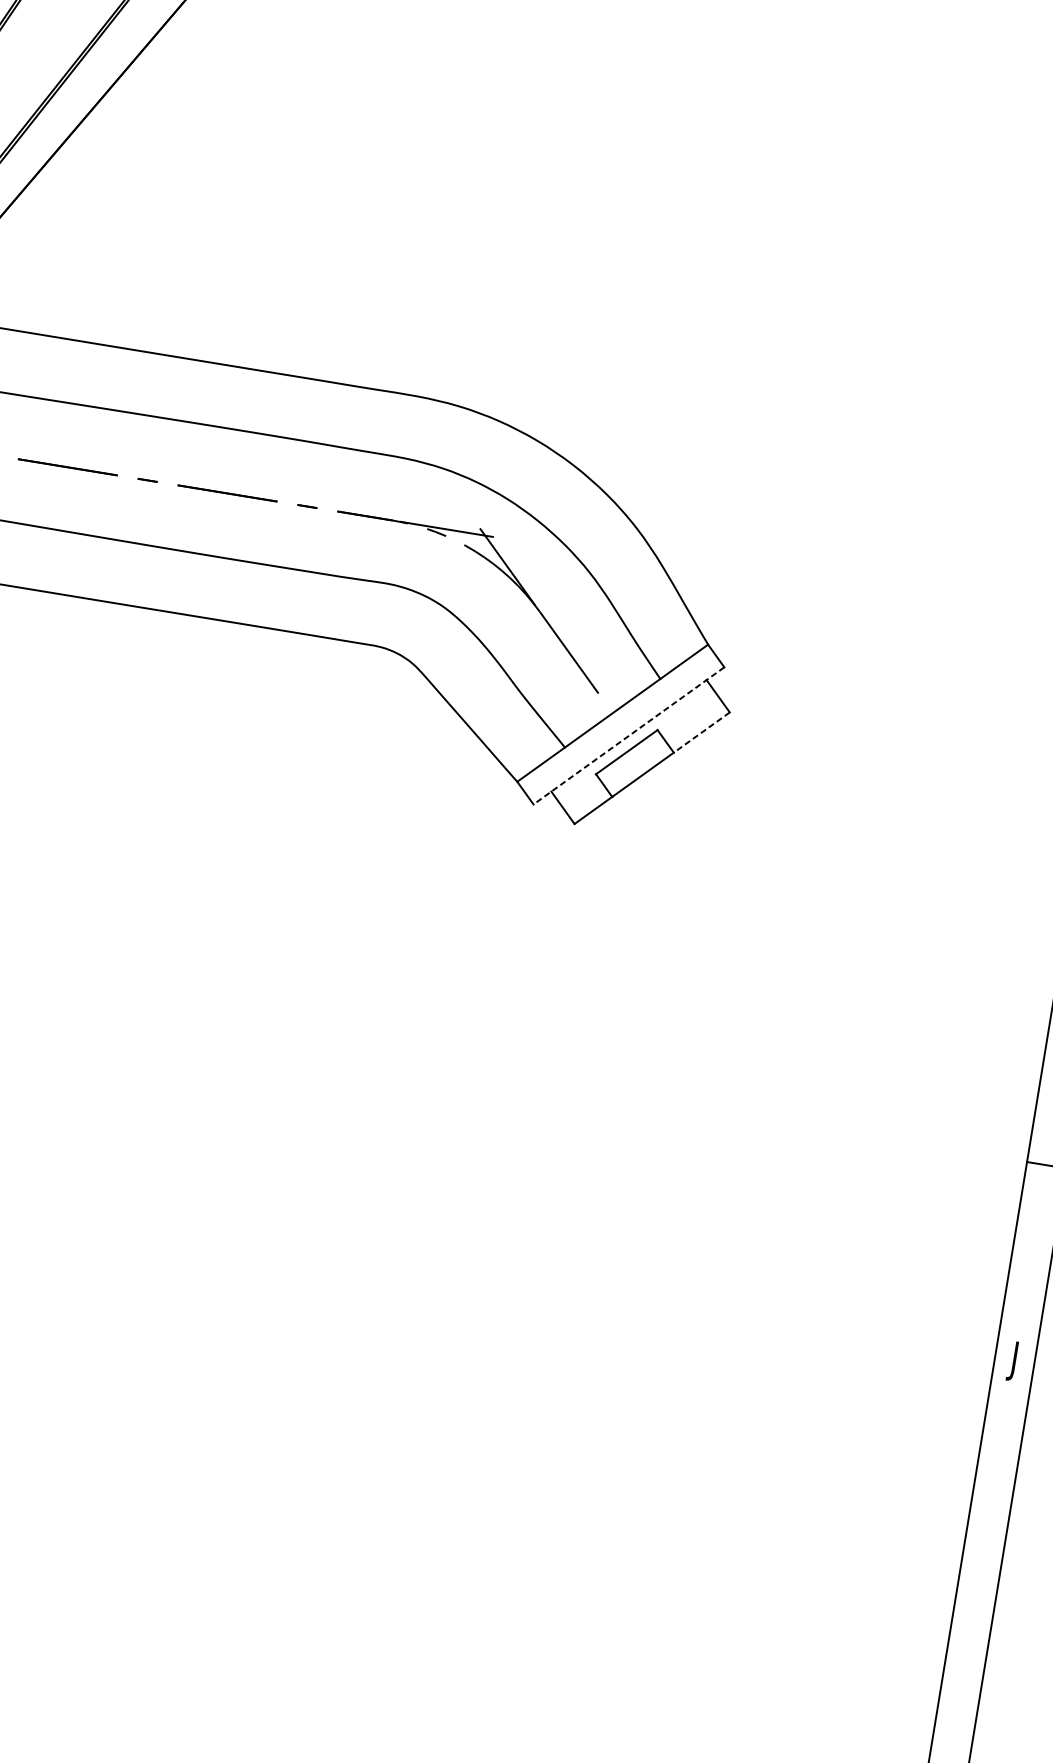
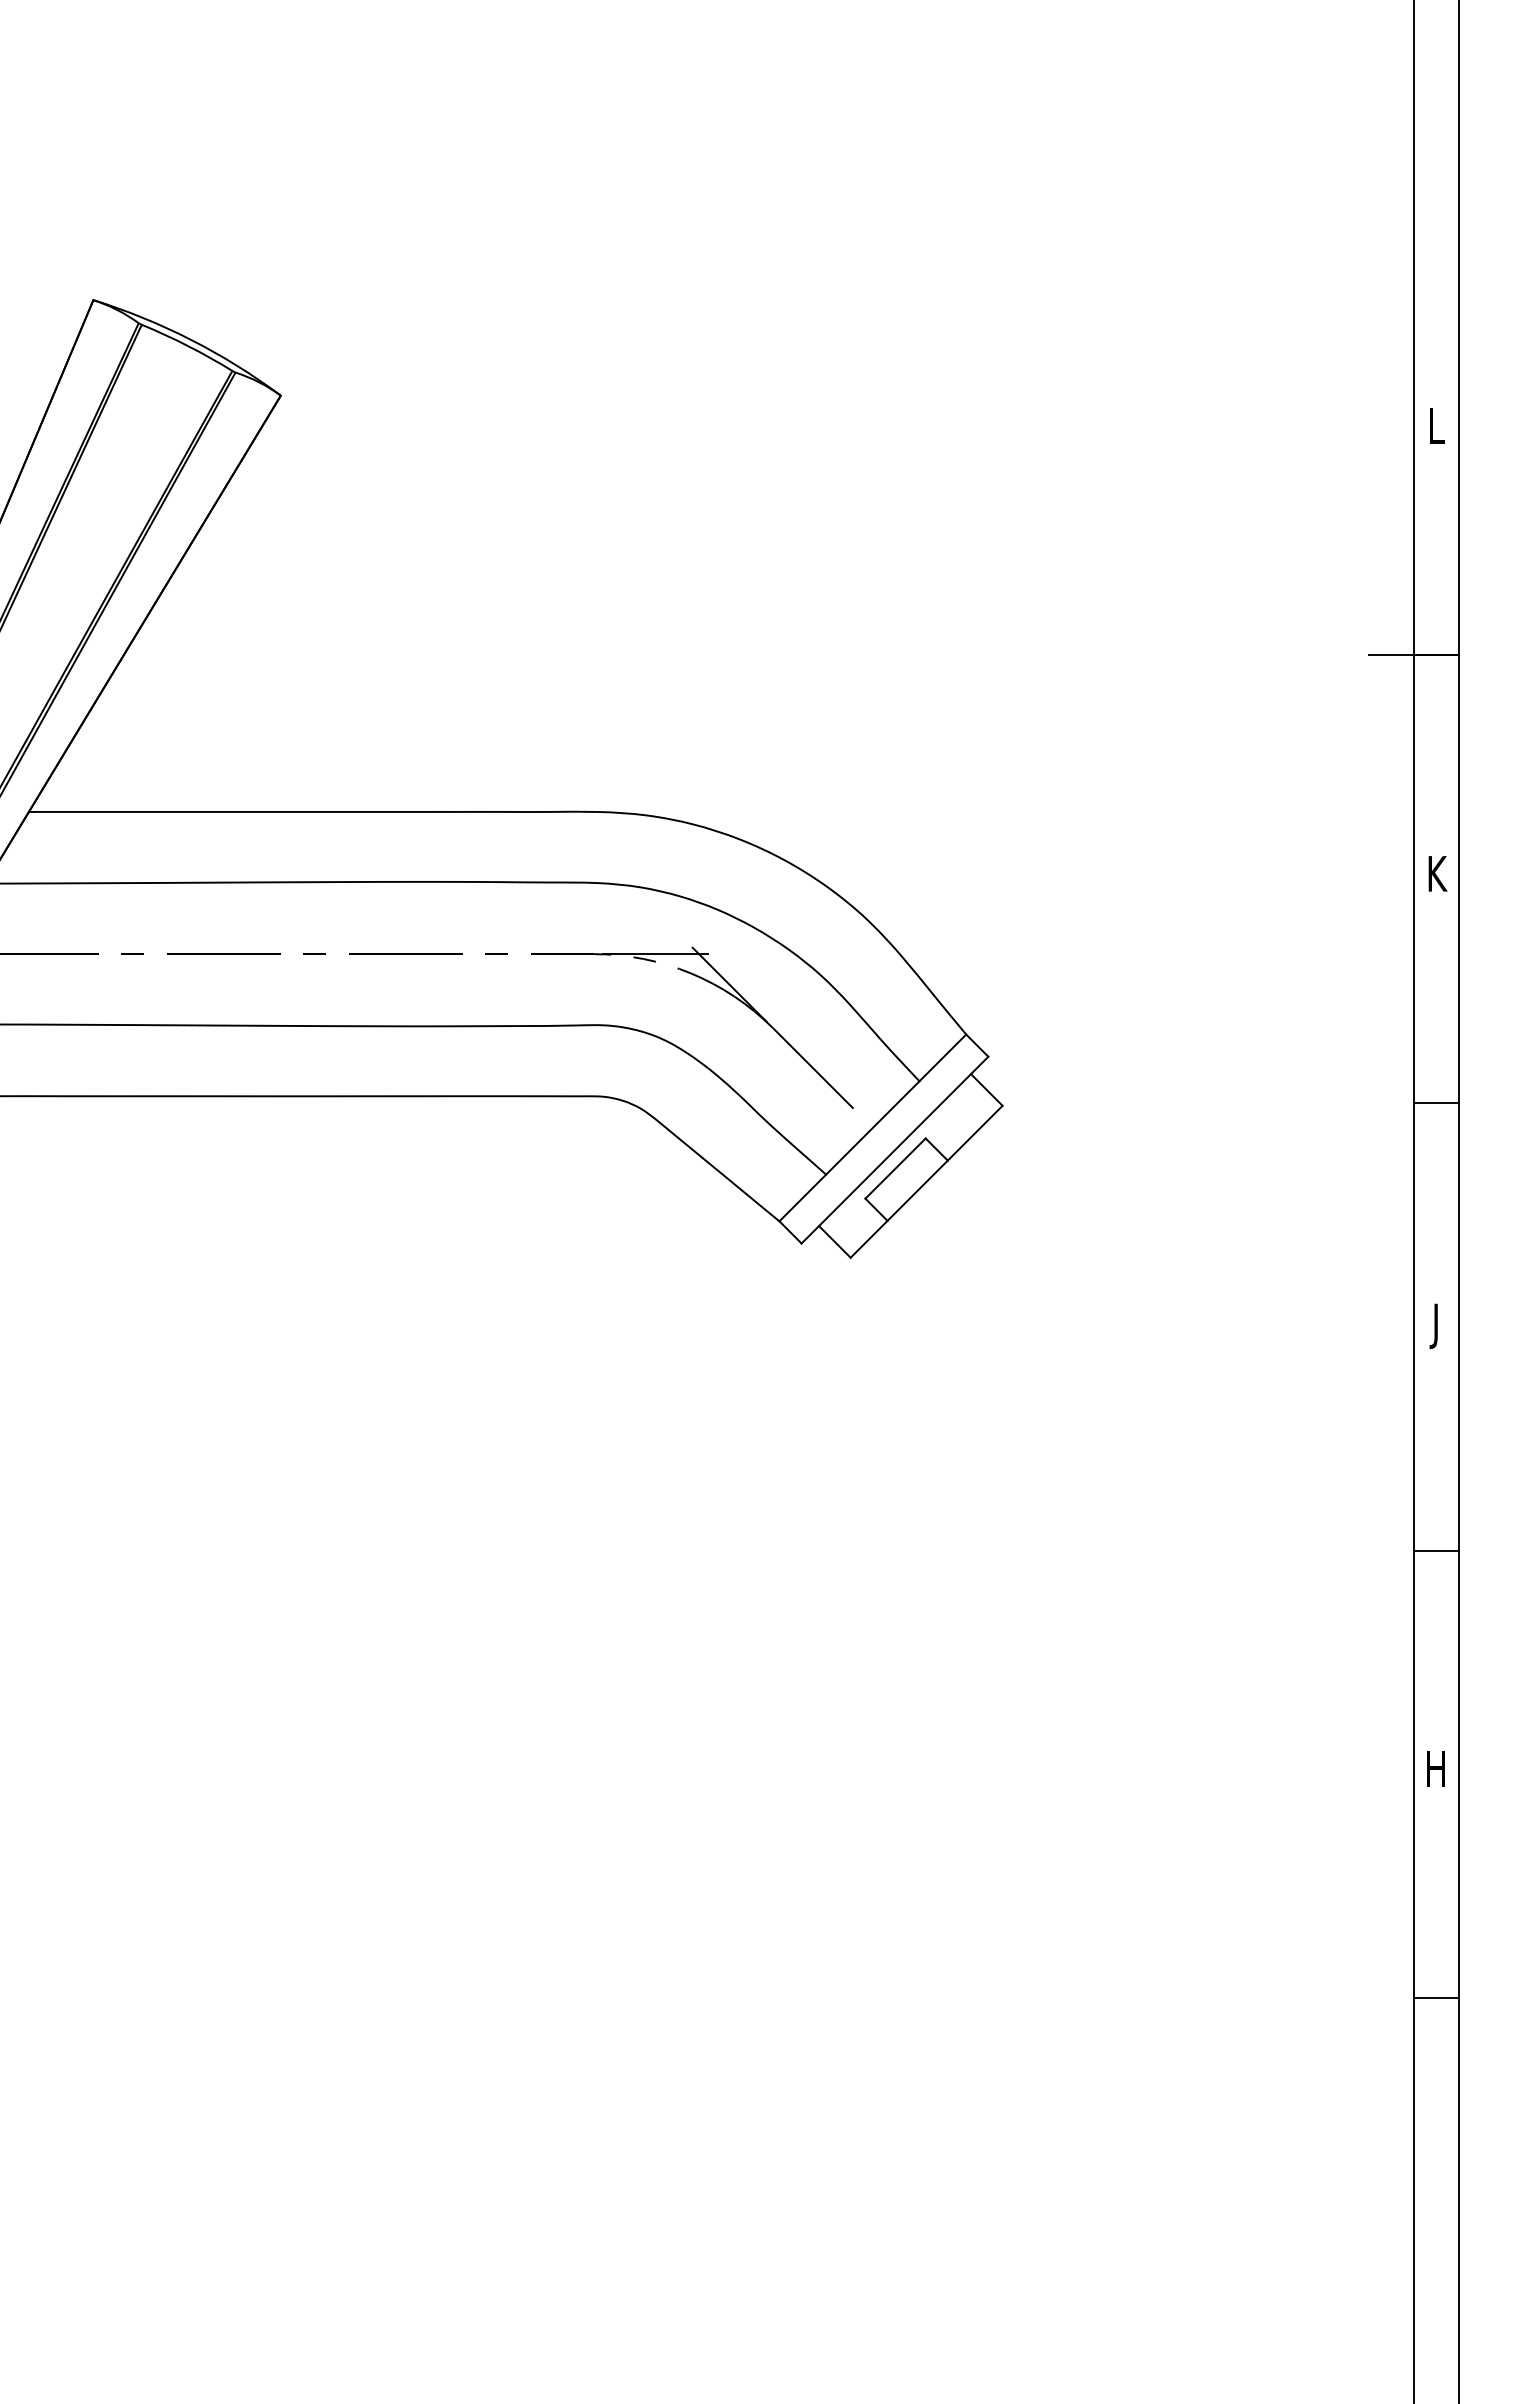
line: (702, 732) -> (975, 1133), dashed -> solid
line: (628, 736) -> (894, 1150), dashed -> solid
text: (1013, 1360) -> (1435, 1773), J -> H
line: (982, 1558) -> (1436, 1998), added

